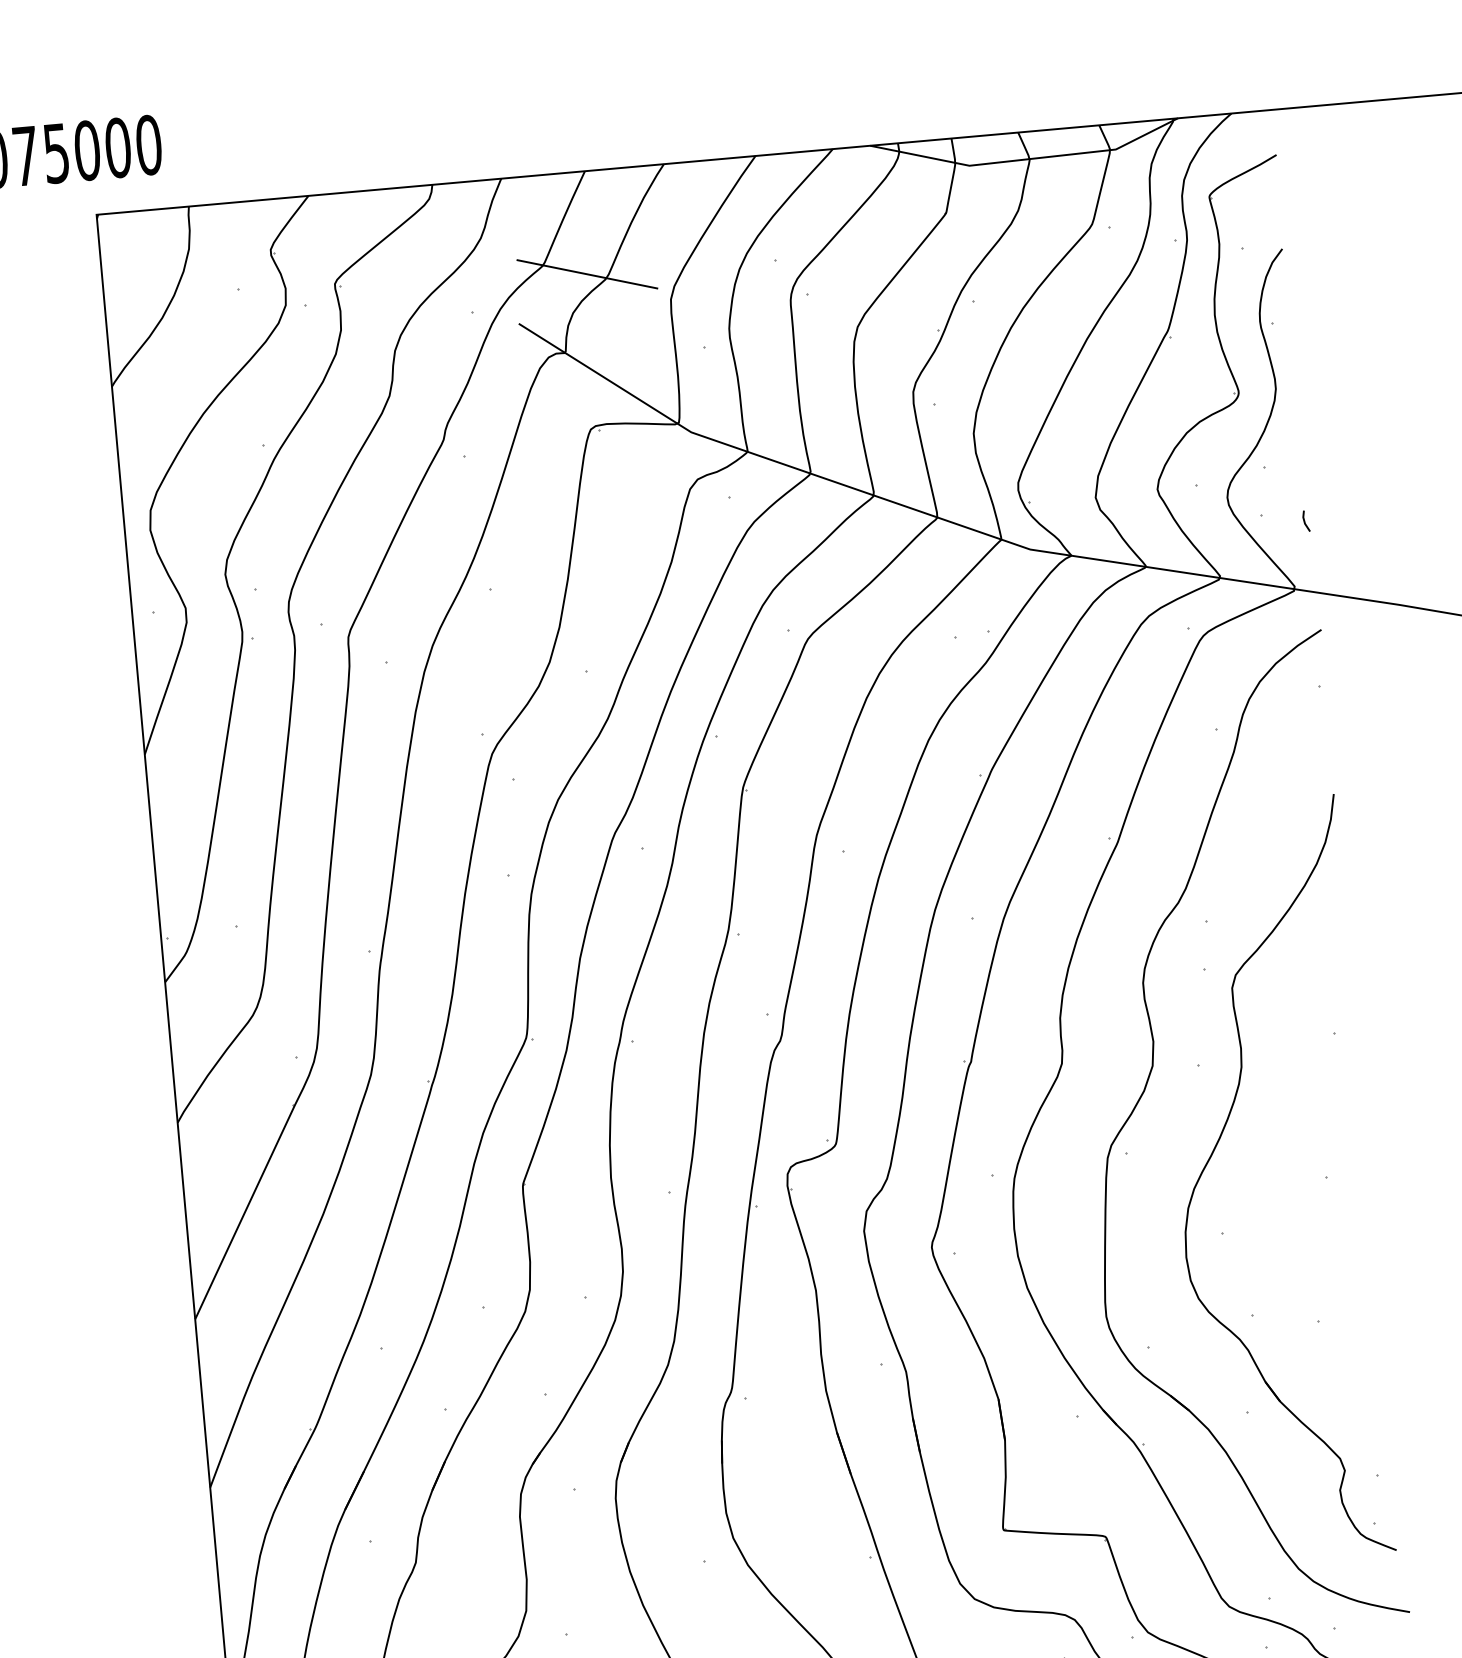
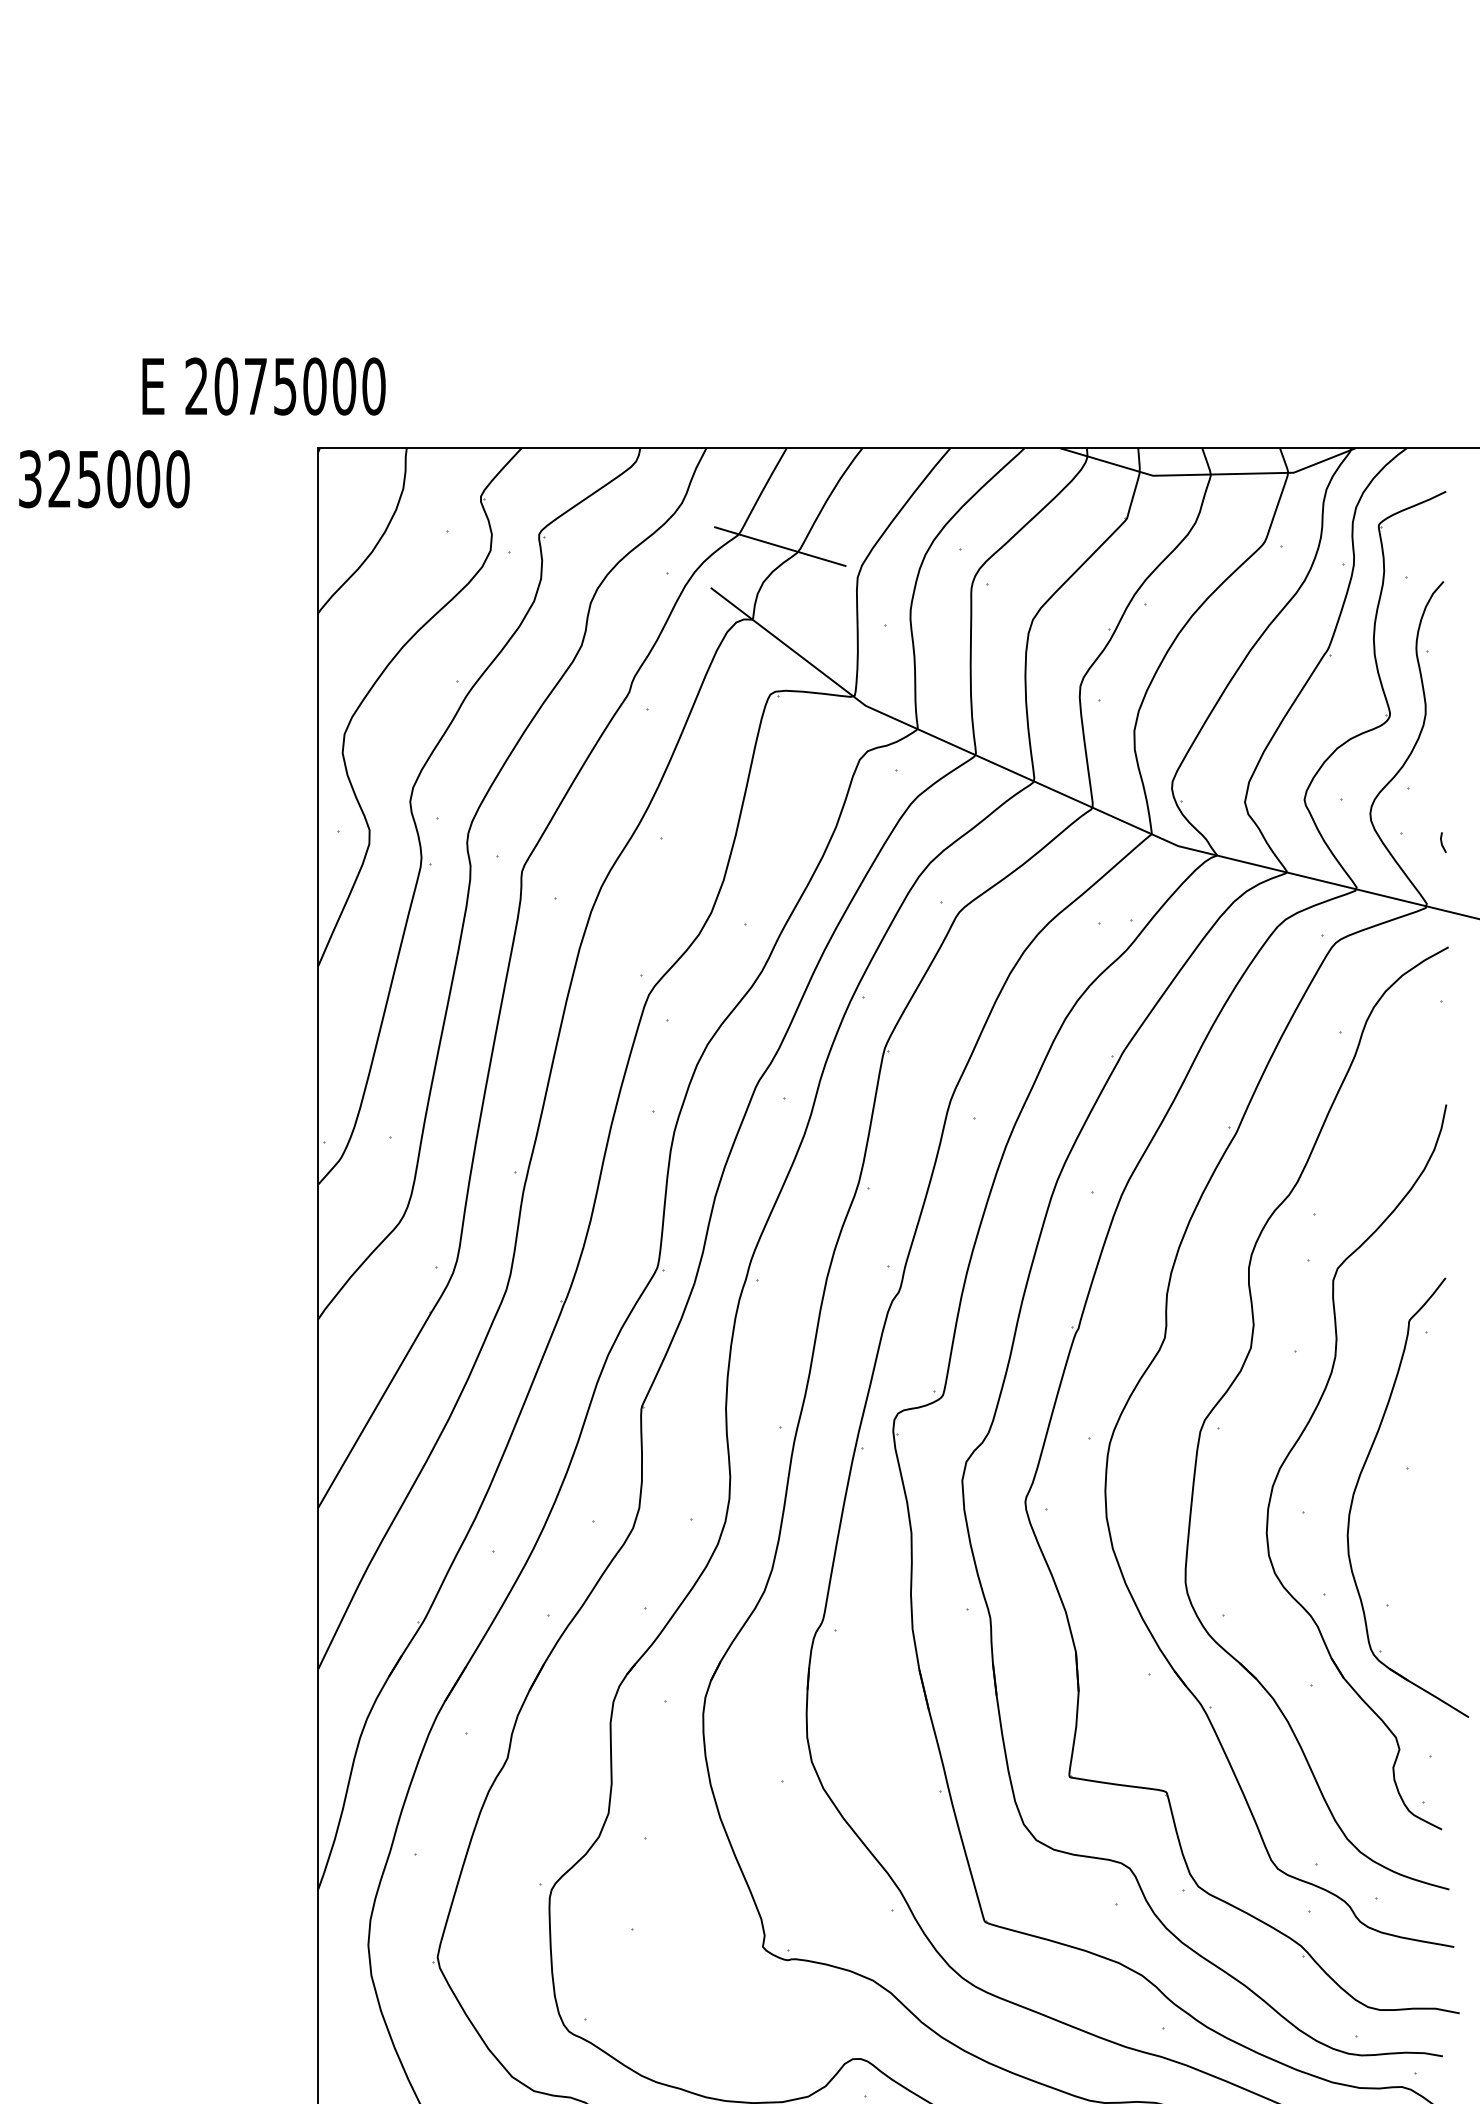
part: (1278, 1194) -> (1359, 1480), added

